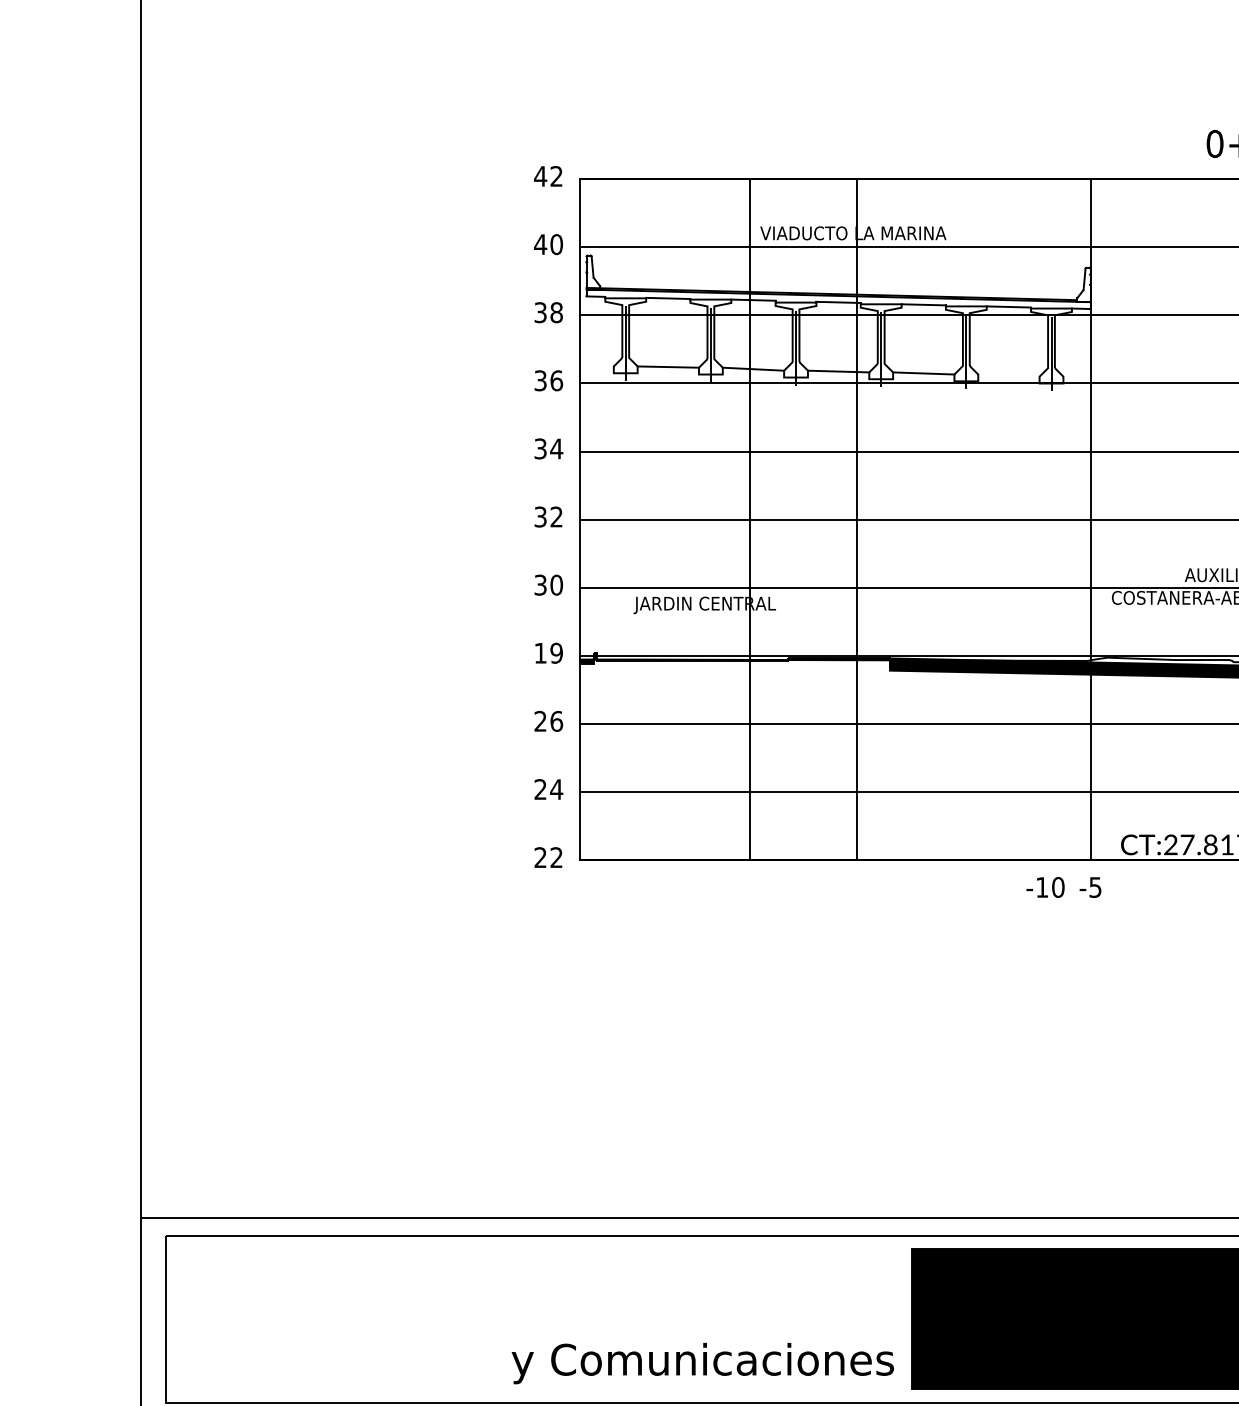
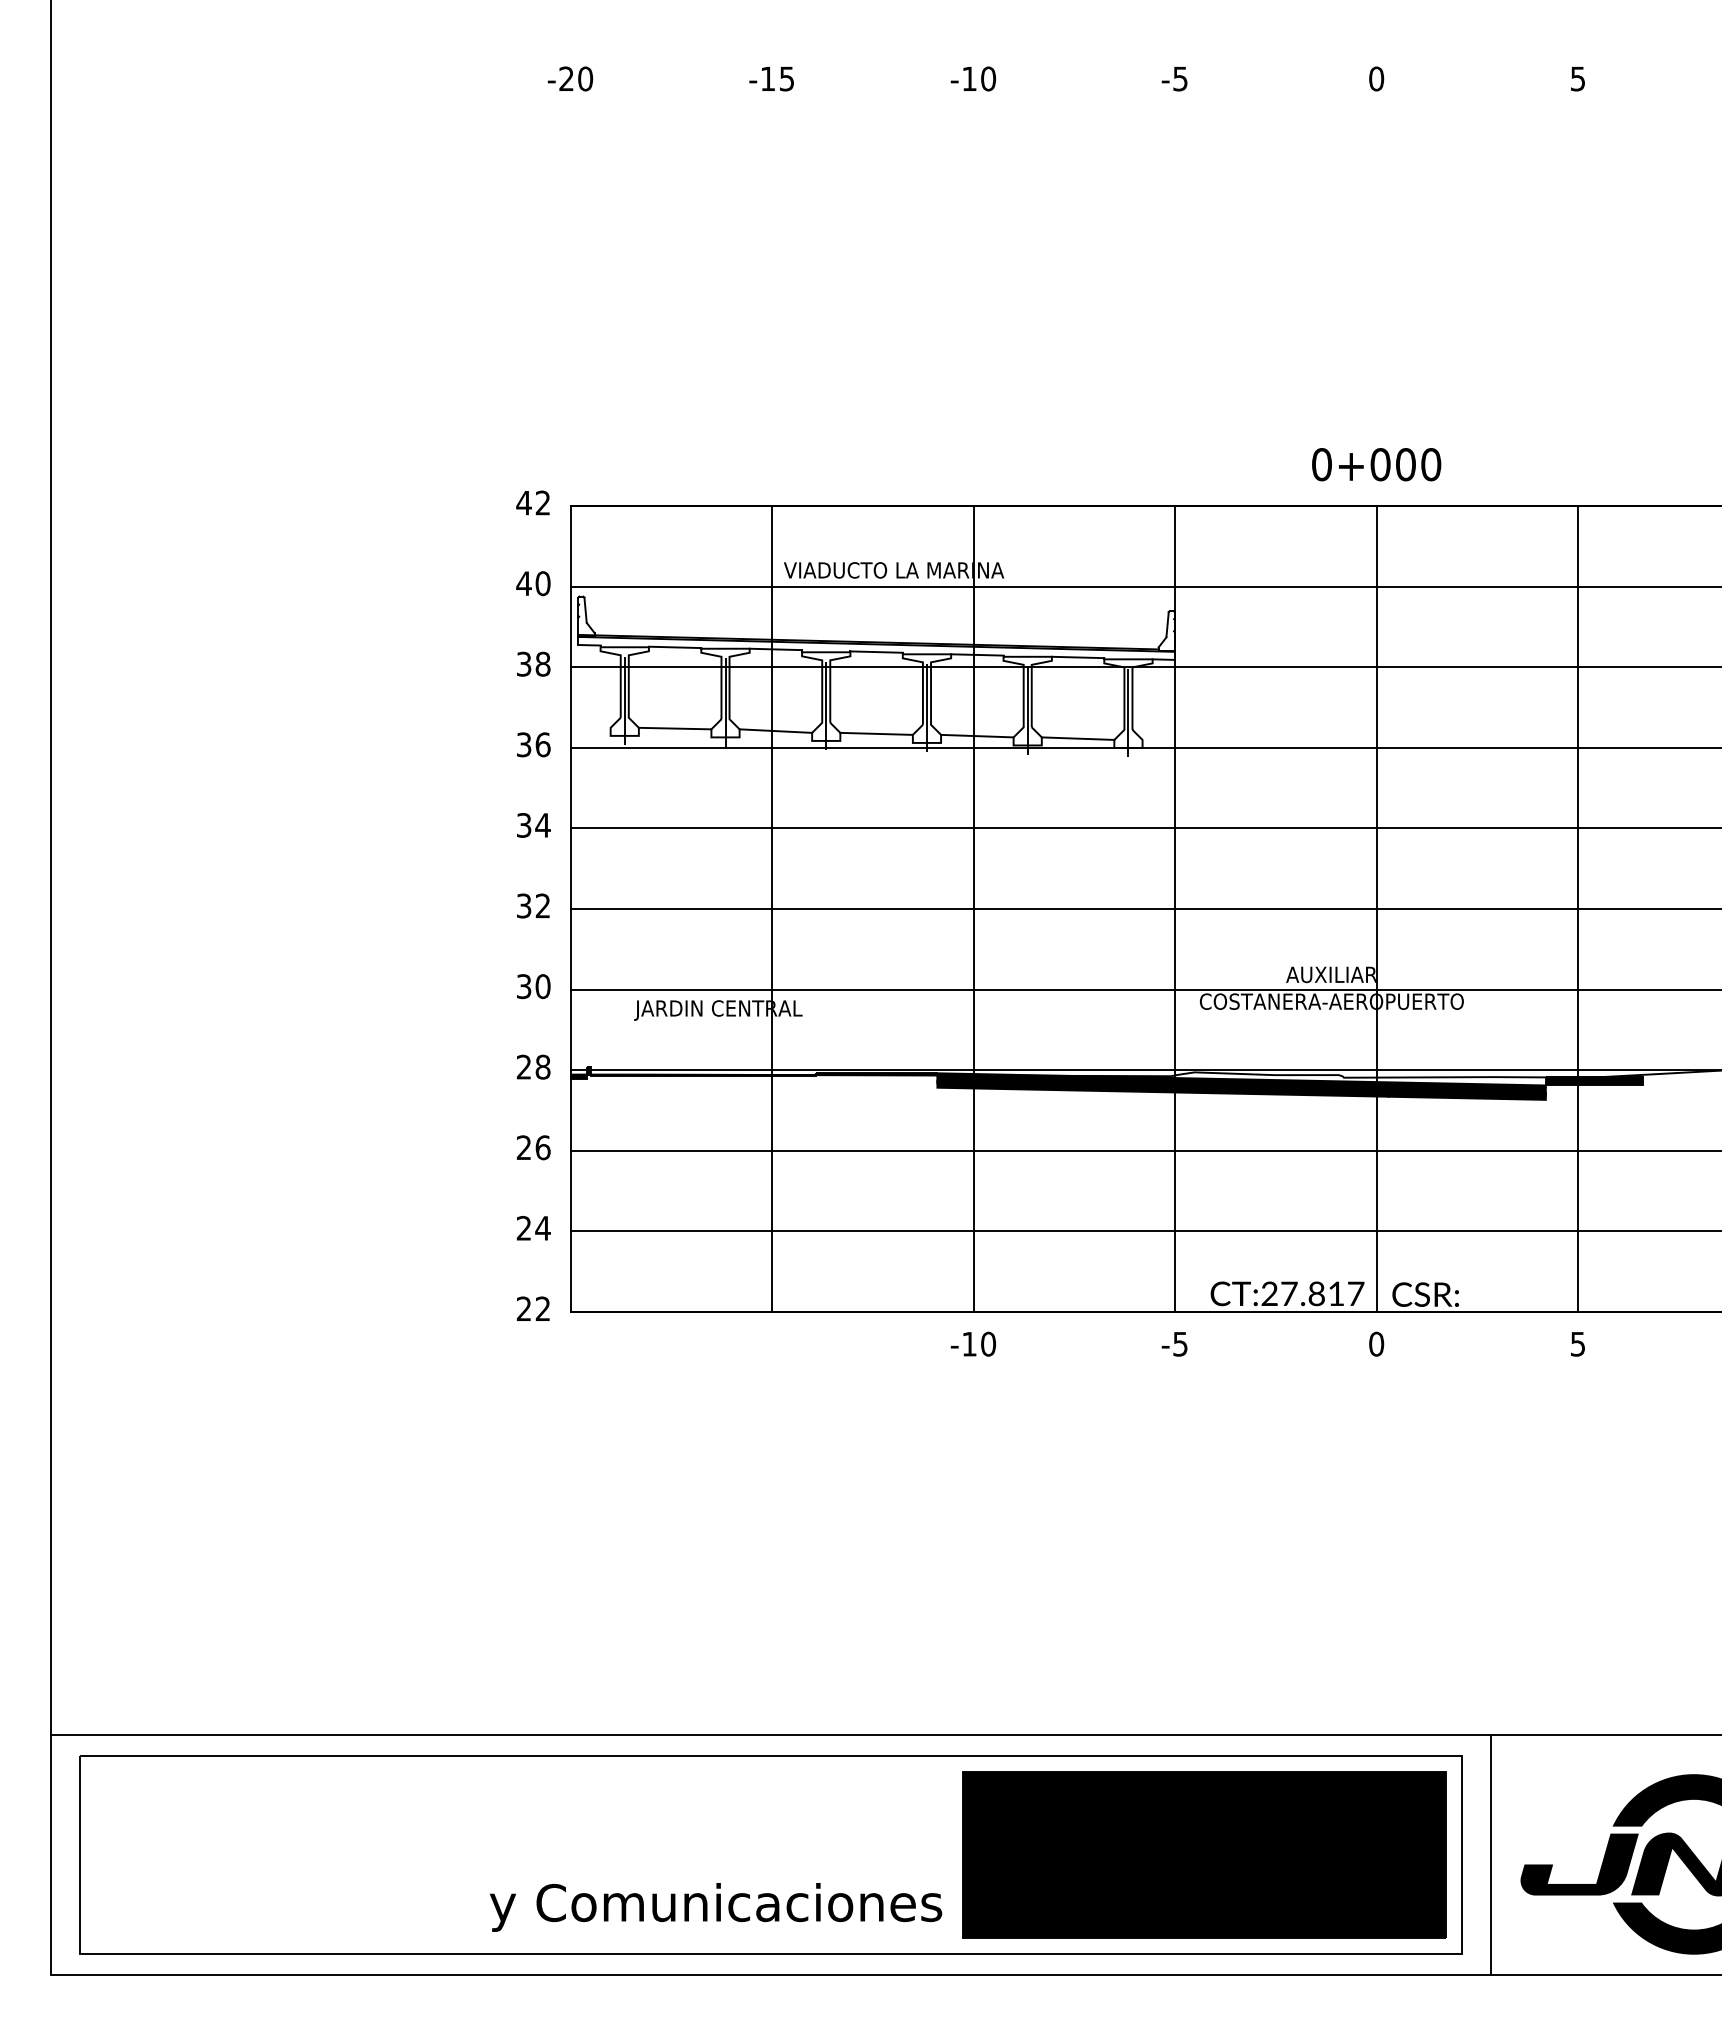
line: (1008, 375) -> (1077, 738), added
line: (857, 519) -> (973, 908), moved
text: (548, 652) -> (533, 1066), 19 -> 28
text: (1044, 886) -> (972, 1343), moved

